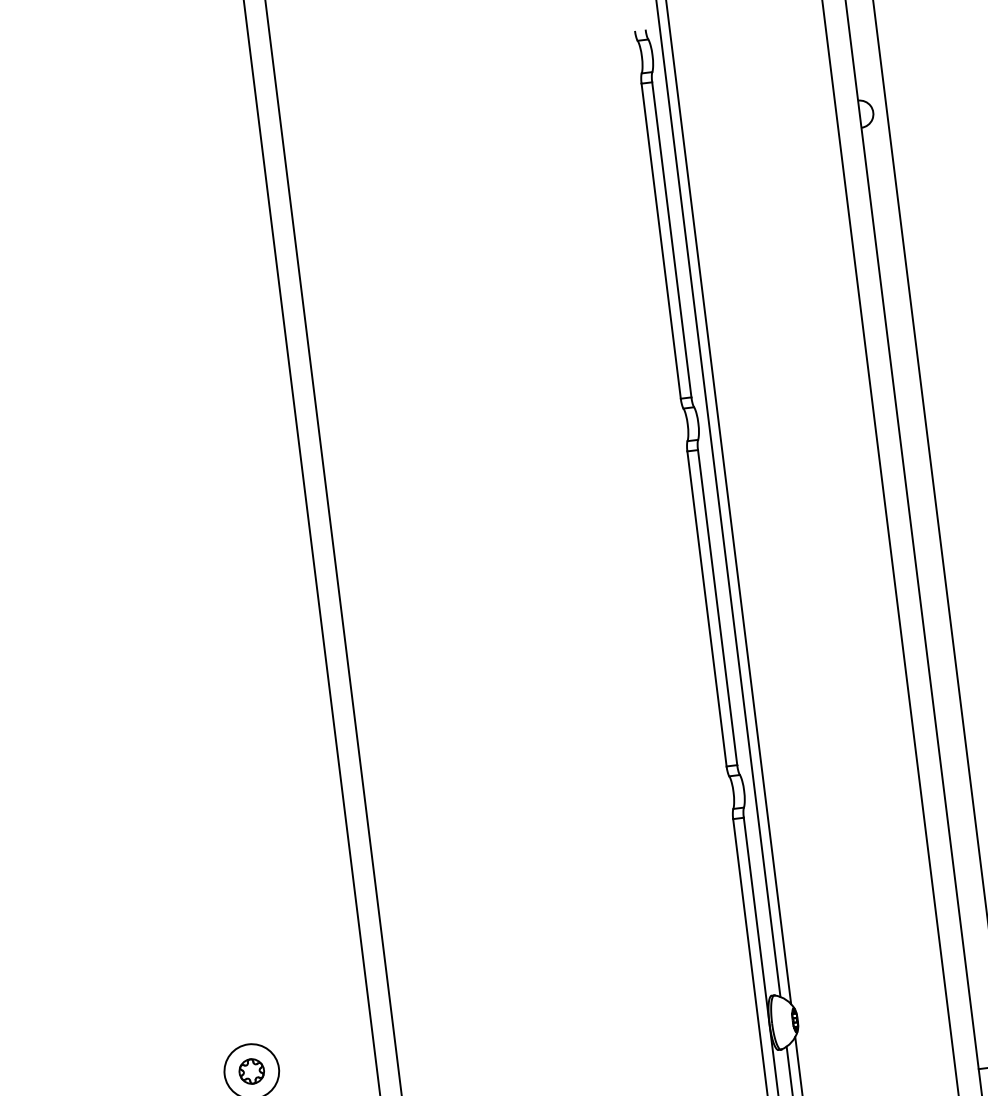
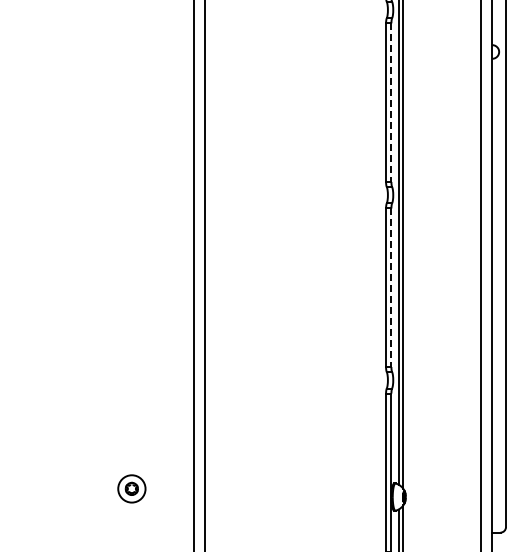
line: (672, 241) -> (391, 103), solid -> dashed
line: (717, 609) -> (391, 288), solid -> dashed

